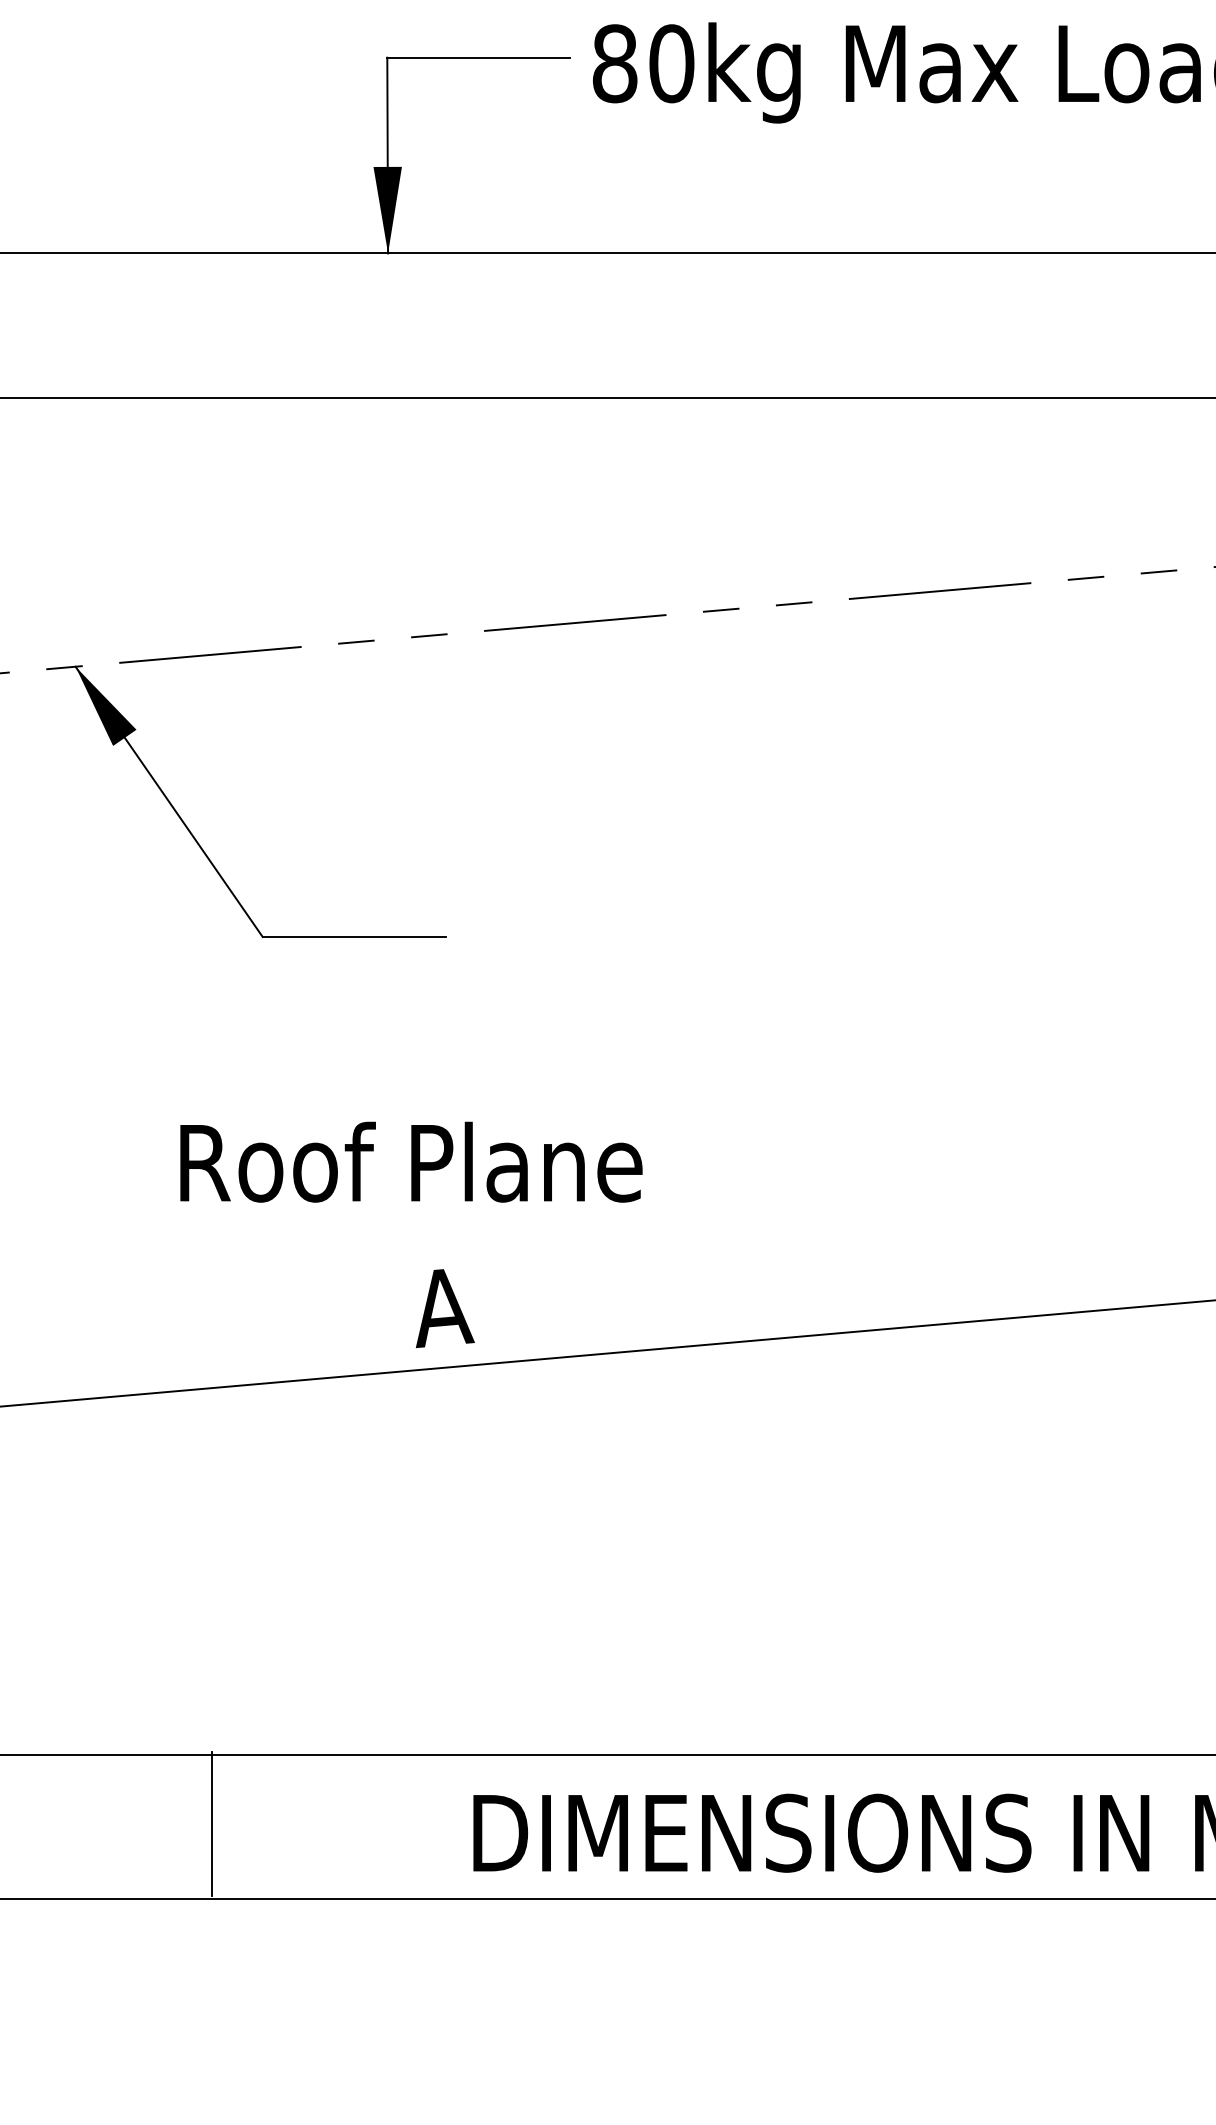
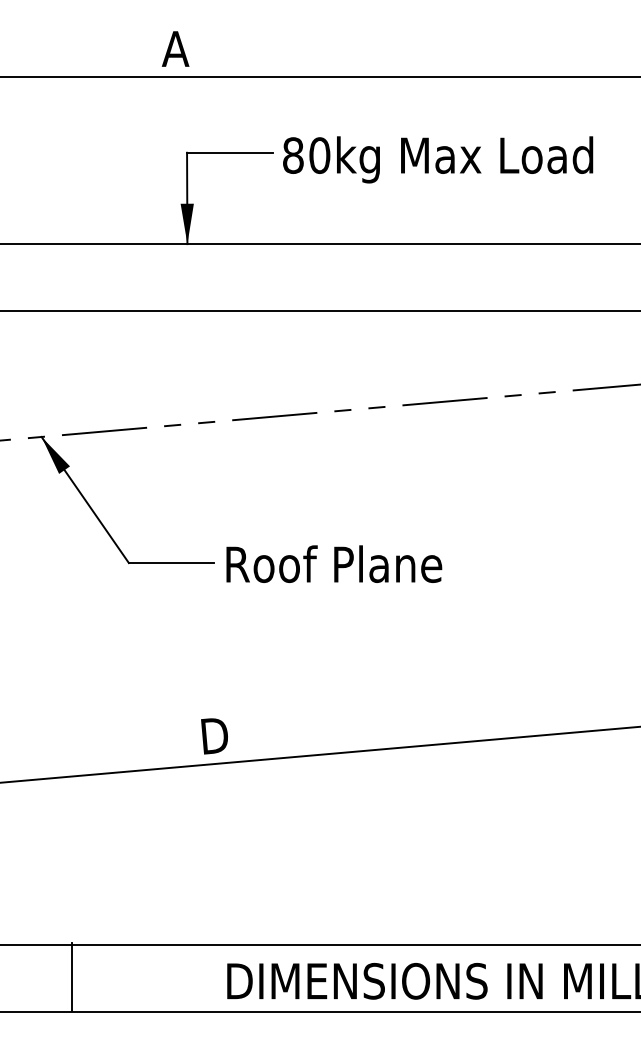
text: (411, 1160) -> (334, 563), moved
text: (443, 1308) -> (213, 736), A -> D
line: (212, 1822) -> (72, 976), moved

